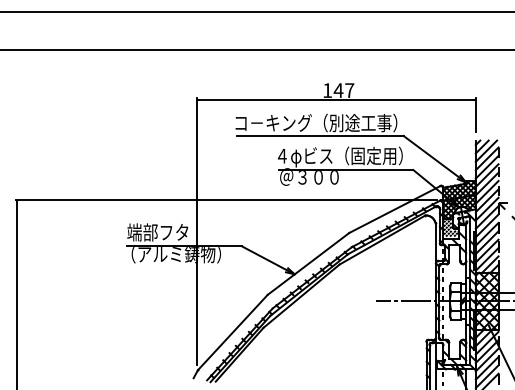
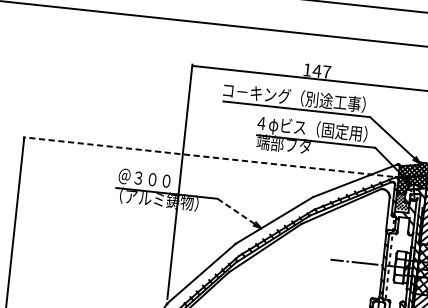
text: (309, 177) -> (283, 144), ＠３００ -> 端部フタ
line: (226, 200) -> (208, 157), solid -> dashed
text: (157, 232) -> (144, 178), 端部フタ -> ＠３００
line: (264, 258) -> (236, 211), solid -> dashed

